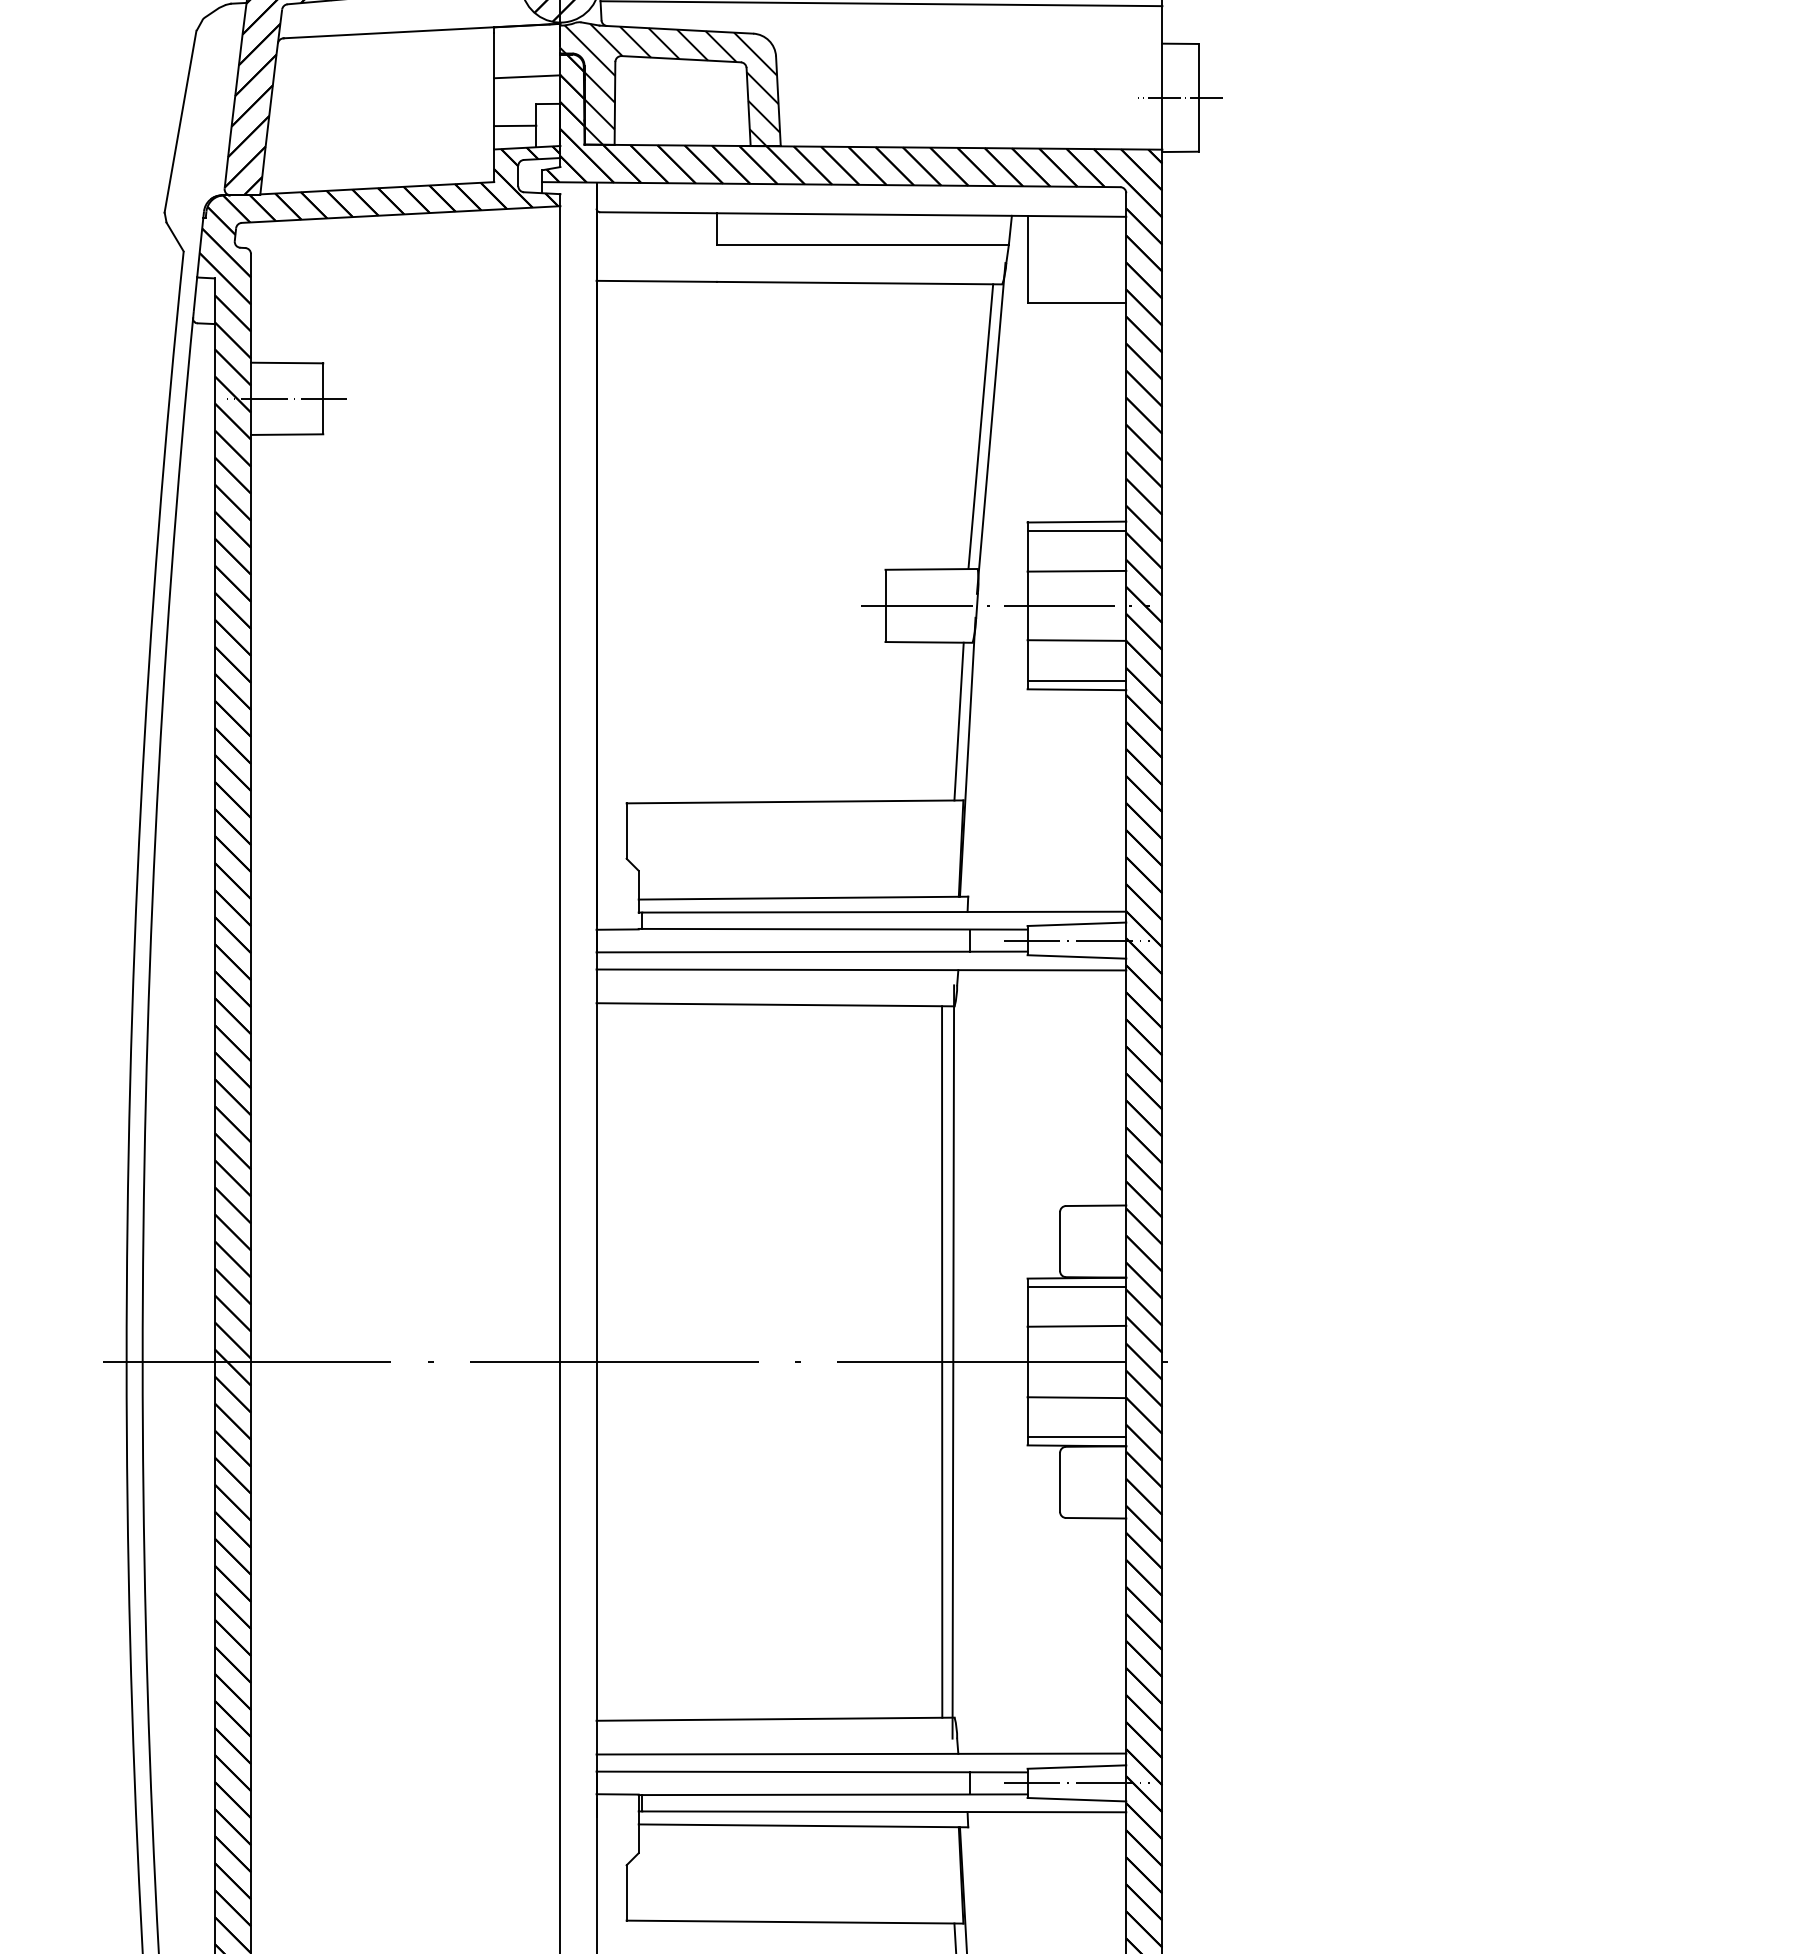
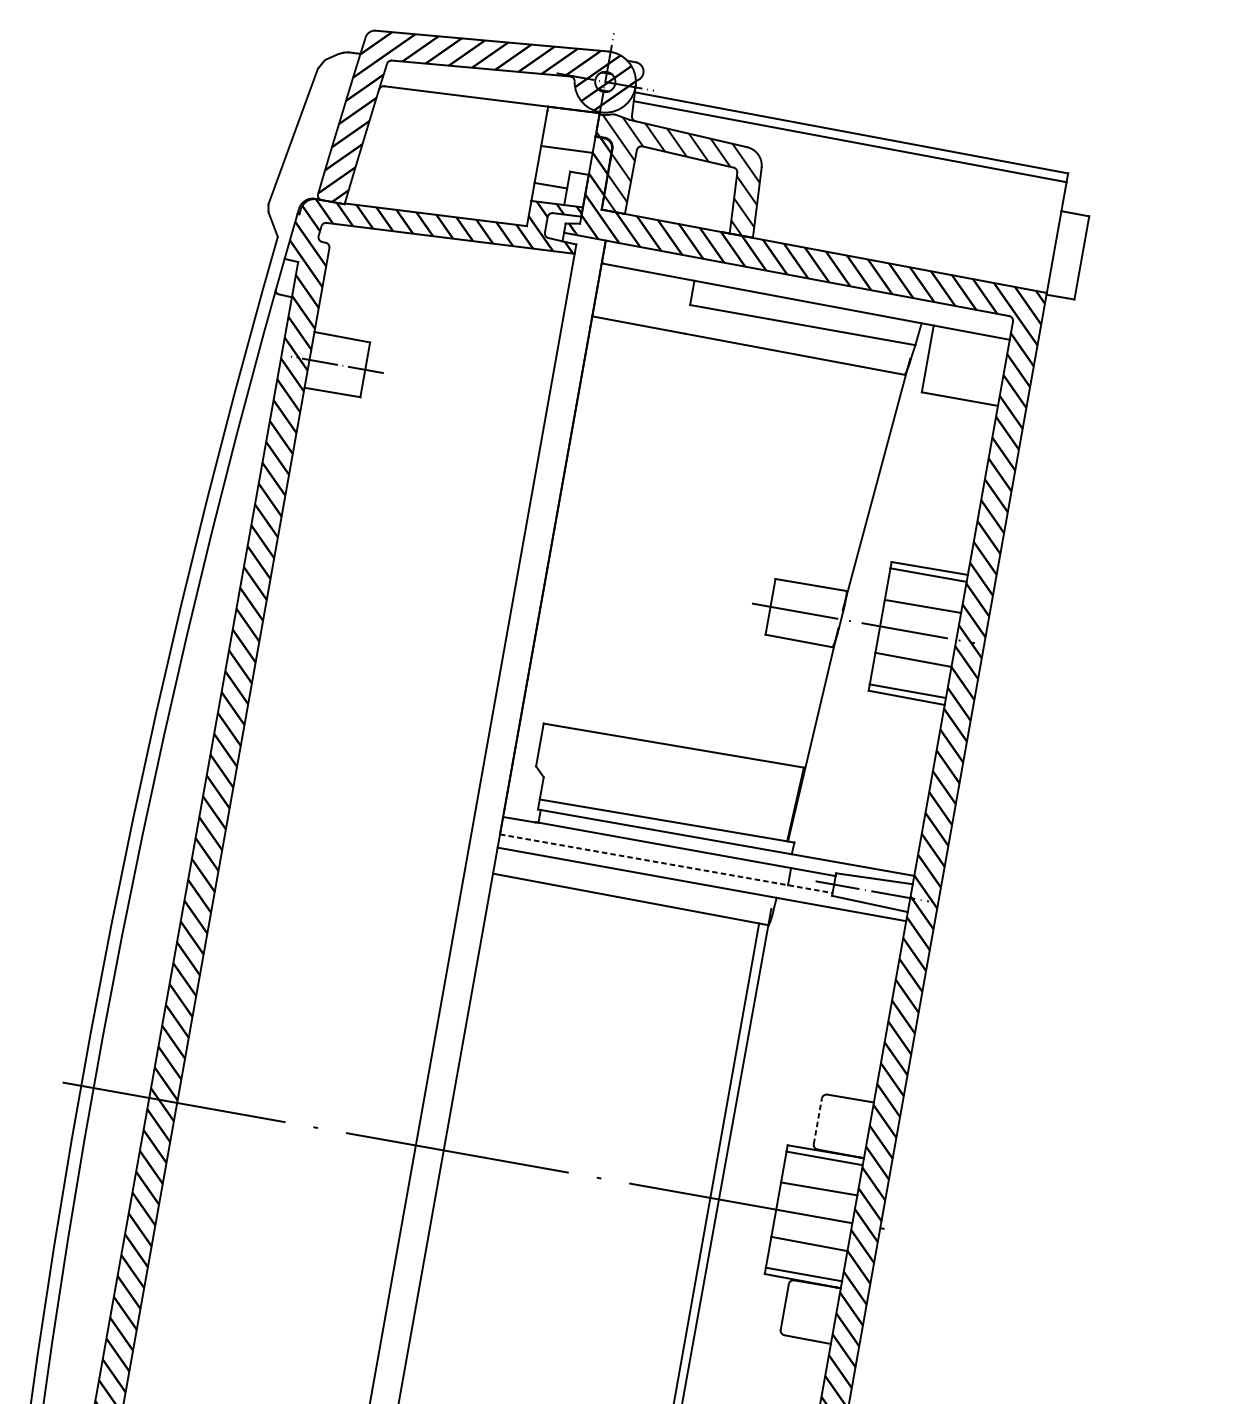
line: (1180, 97) -> (1067, 255), removed
line: (980, 426) -> (868, 481), removed
line: (958, 721) -> (810, 706), removed
line: (812, 952) -> (666, 864), solid -> dashed
line: (1060, 1241) -> (818, 1121), solid -> dashed

